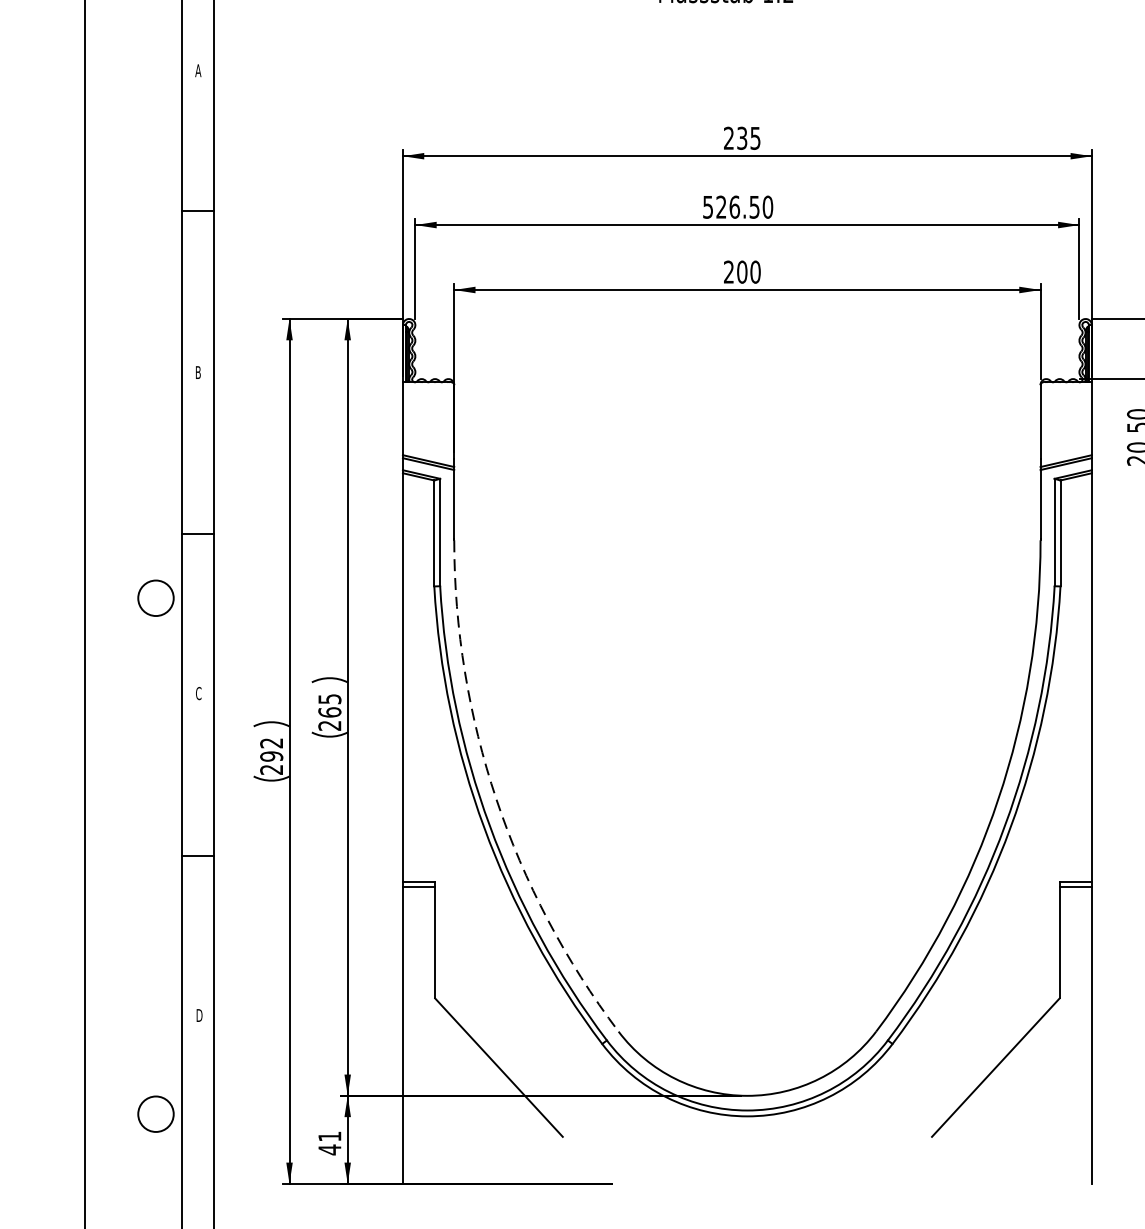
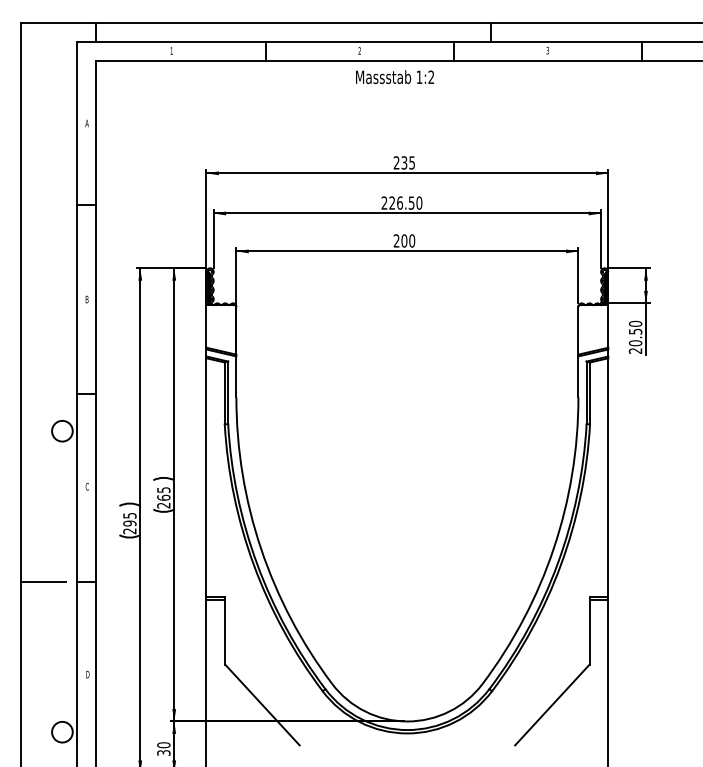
text: (708, 206) -> (384, 202), 526.50 -> 226.50
text: (271, 742) -> (129, 515), 292 -> 295
arc: (497, 799) -> (261, 548), dashed -> solid
line: (123, 855) -> (43, 581), added
text: (329, 1143) -> (163, 749), 41 -> 30

